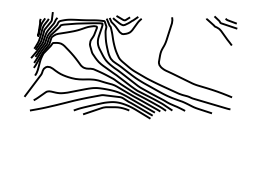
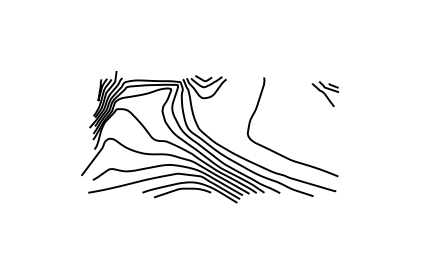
part: (221, 30) -> (325, 93), size x0.7

